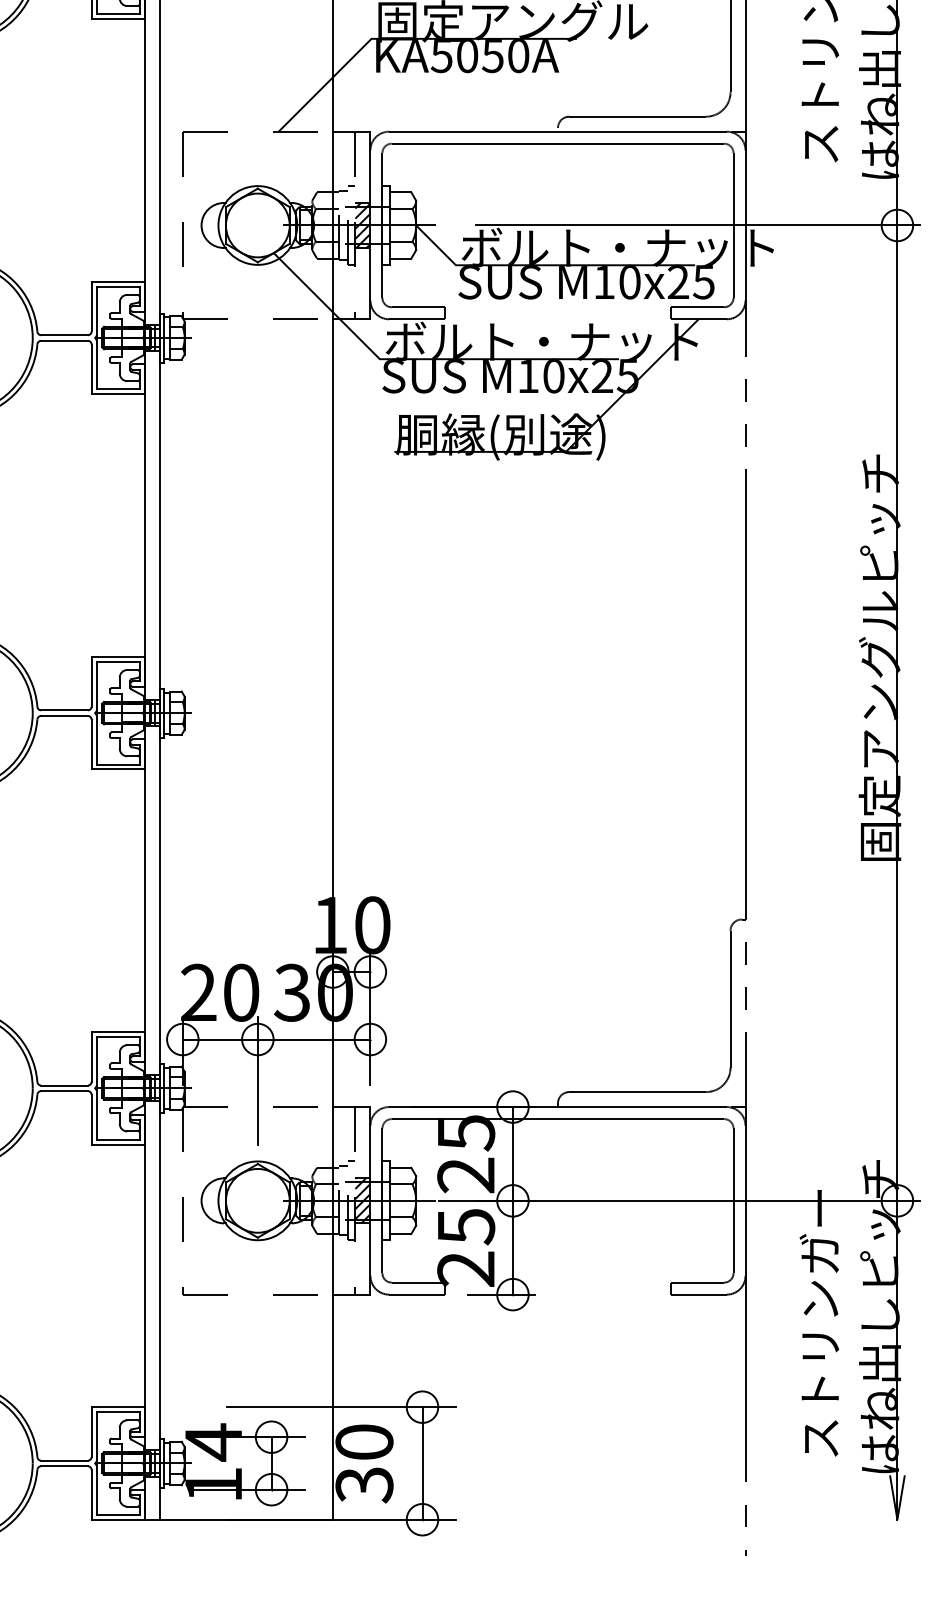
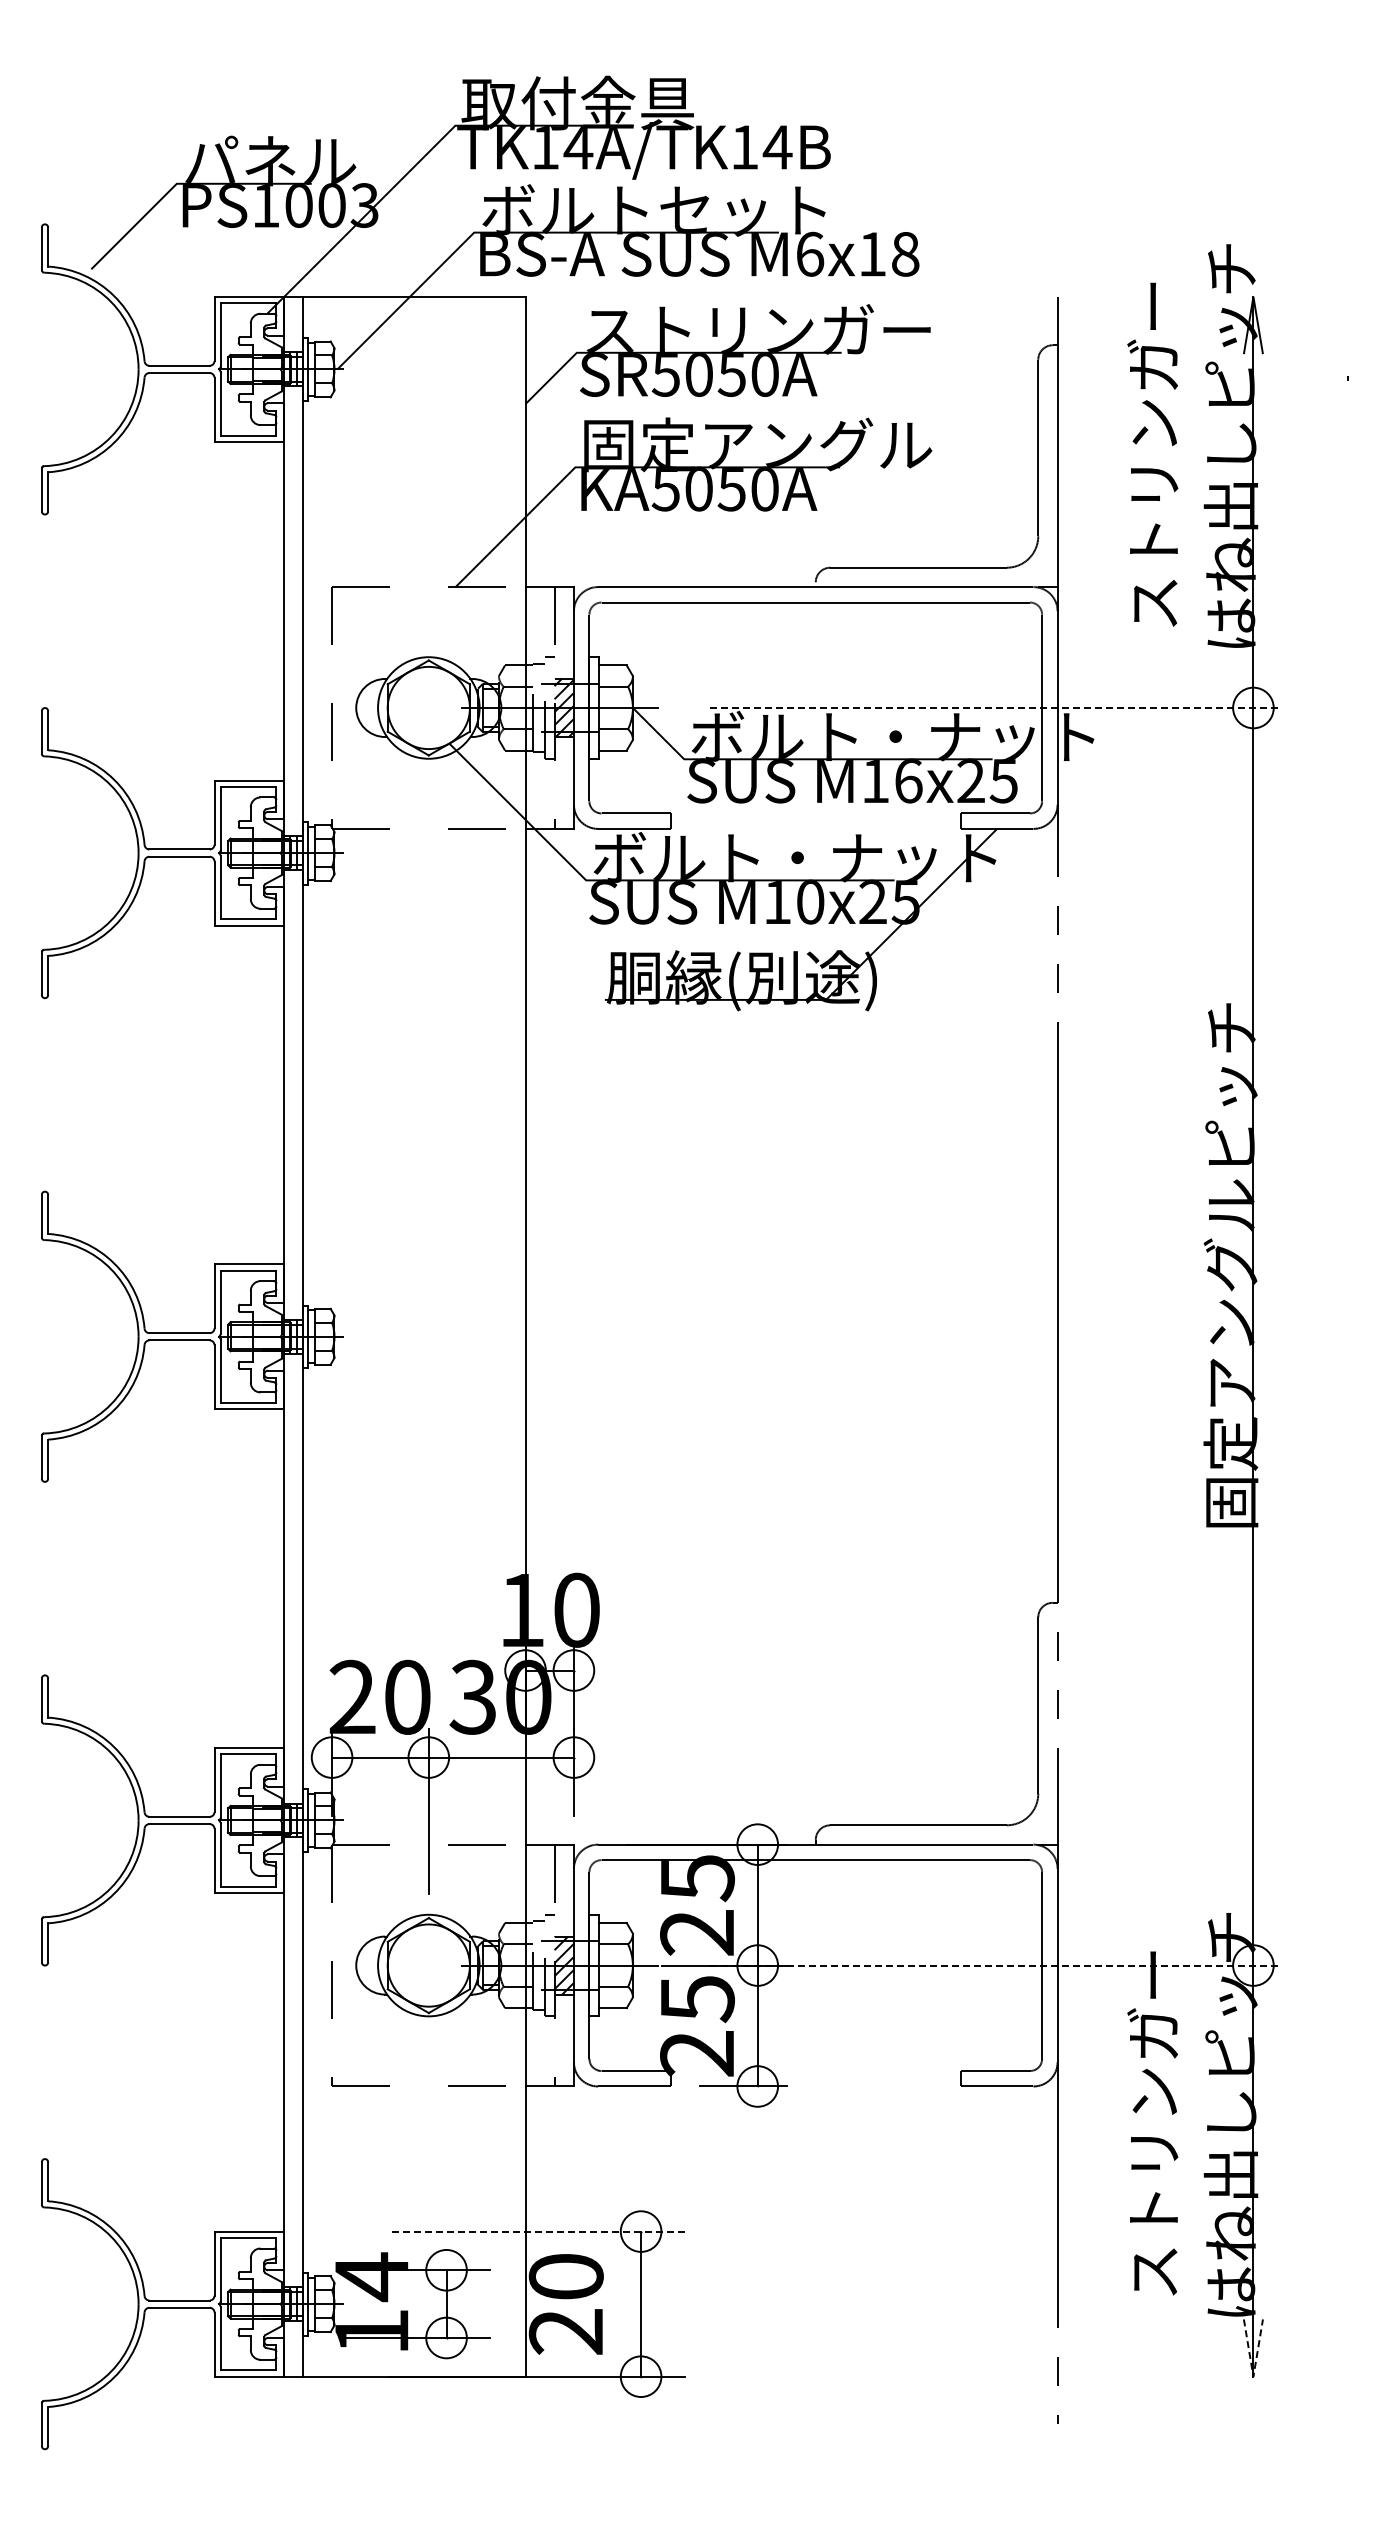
line: (698, 225) -> (996, 708), solid -> dashed
text: (629, 281) -> (908, 780), M10x25 -> M16x25
line: (698, 1200) -> (996, 1965), solid -> dashed
line: (341, 1407) -> (536, 2231), solid -> dashed
text: (364, 1485) -> (566, 2332), 30 -> 20
line: (897, 1519) -> (1253, 2376), solid -> dashed

